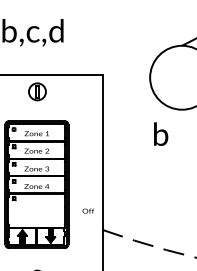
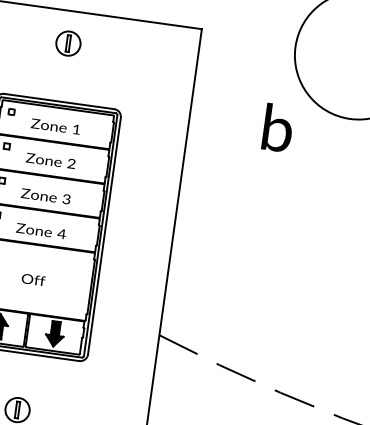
part: (37, 91) -> (68, 43), size x0.71
text: (161, 133) -> (279, 126), moved
text: (88, 210) -> (33, 278), moved

